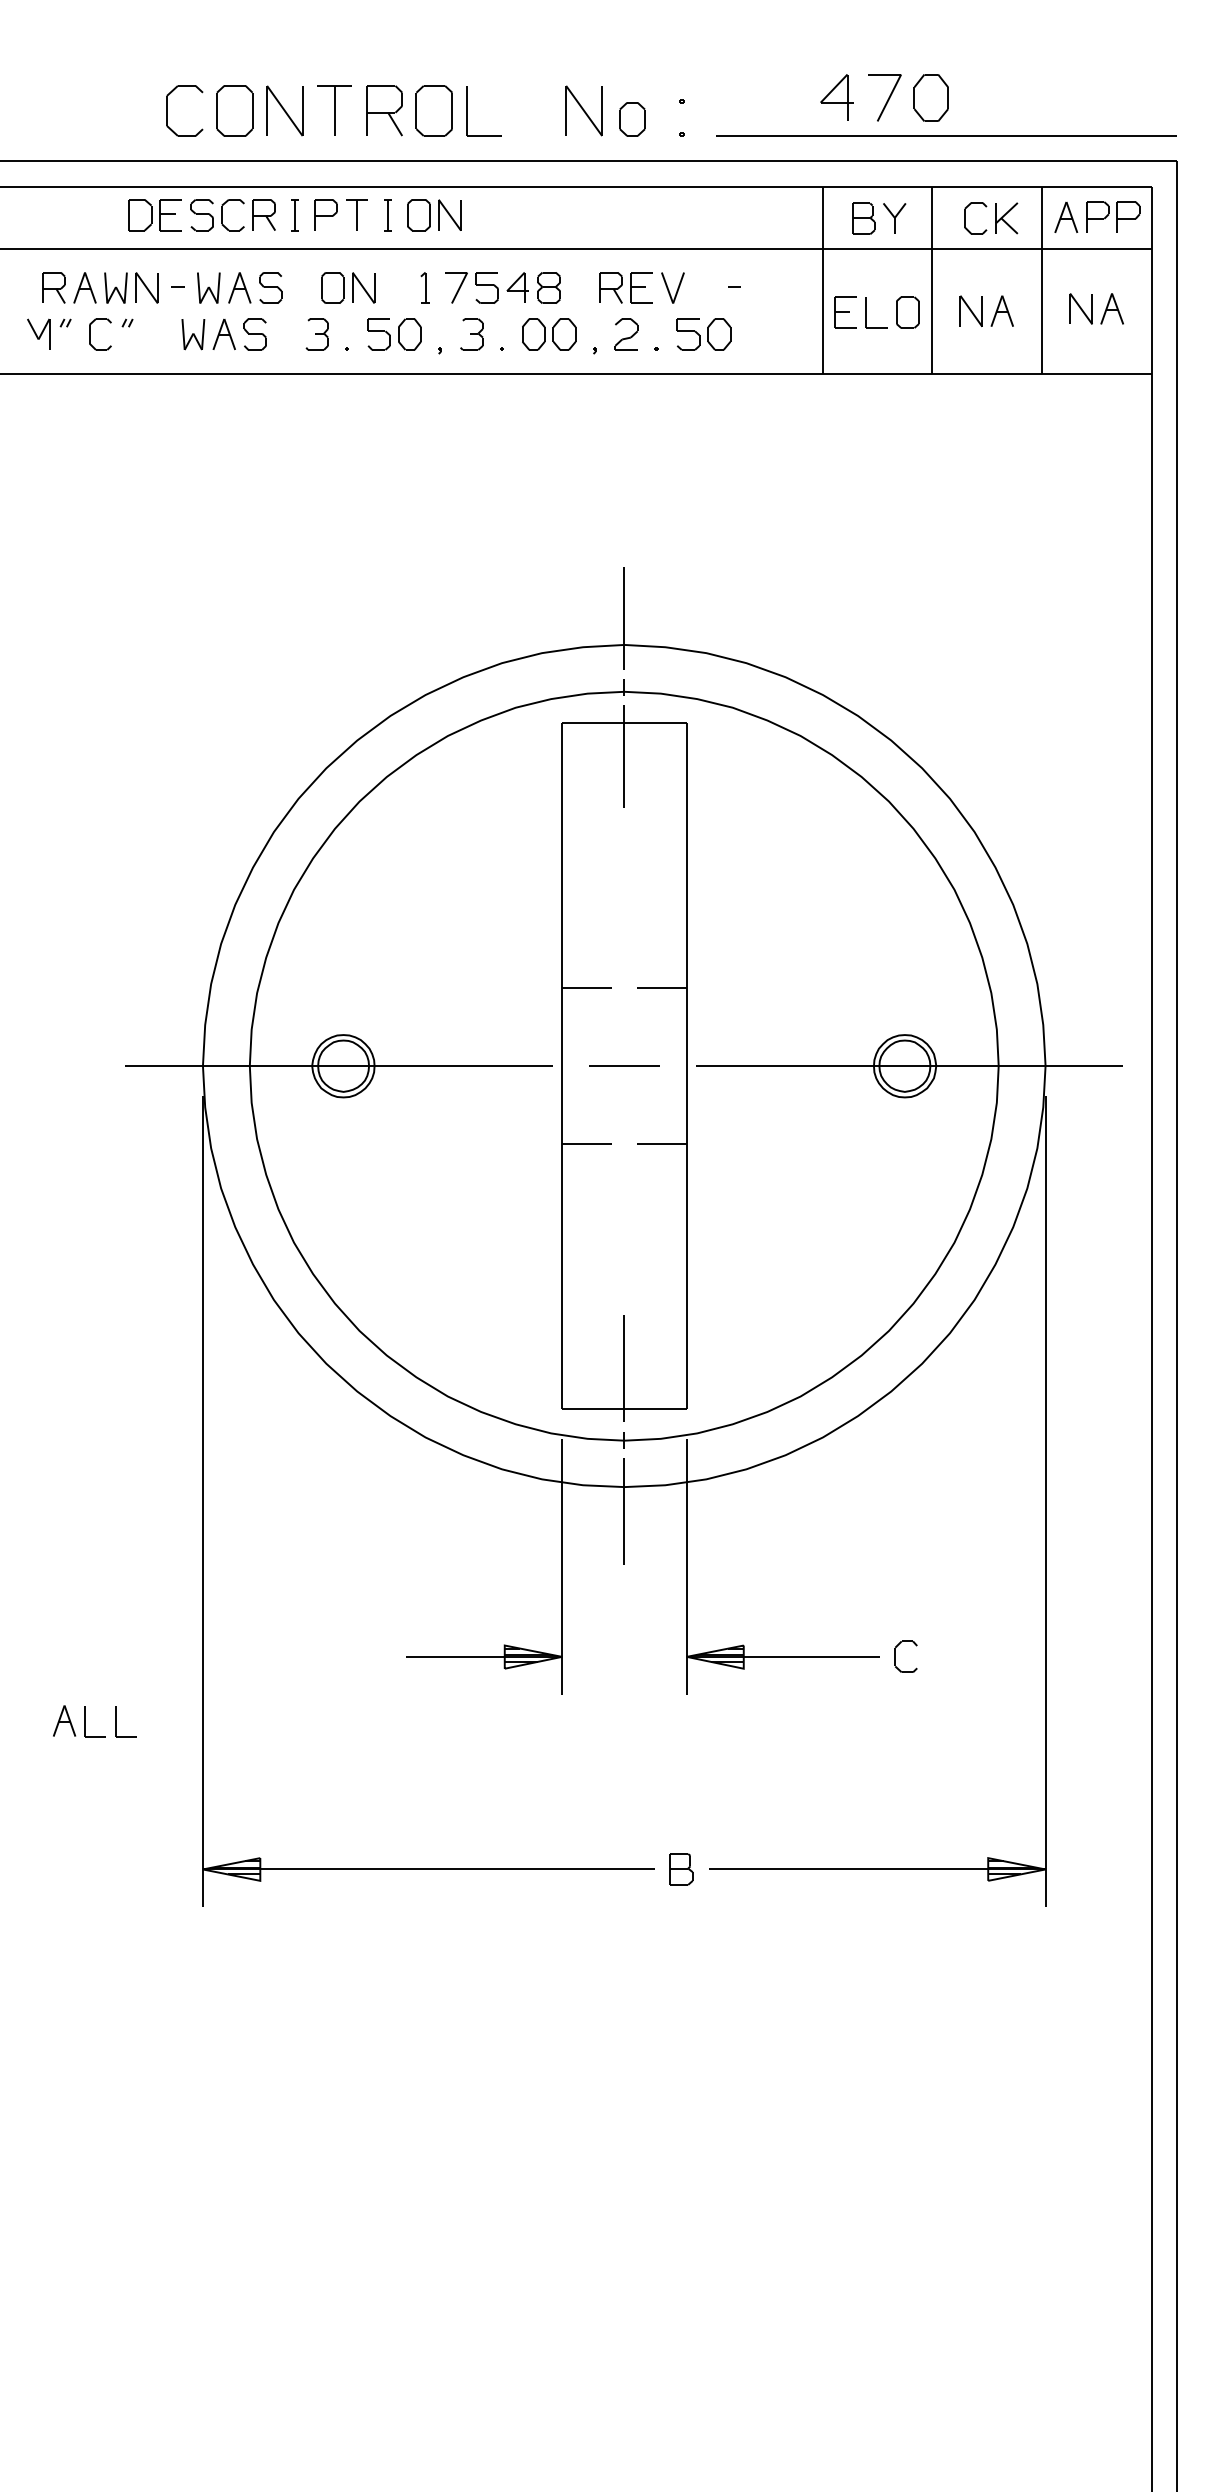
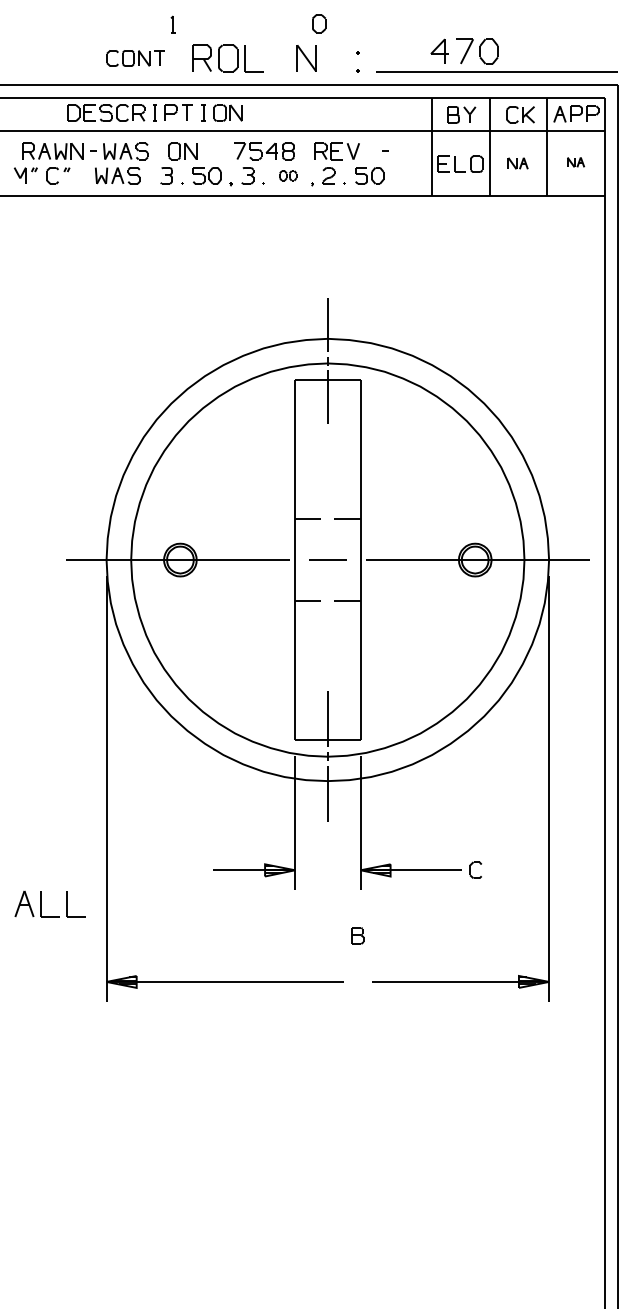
part: (258, 111) -> (135, 58), size x0.6
part: (633, 118) -> (319, 23), moved
part: (423, 288) -> (172, 24), moved
part: (1095, 309) -> (575, 162), size x0.6
part: (985, 311) -> (517, 163), size x0.7
part: (547, 333) -> (287, 175), size x0.6
part: (94, 1720) -> (49, 903), size x1.6
part: (680, 1868) -> (357, 935), moved

